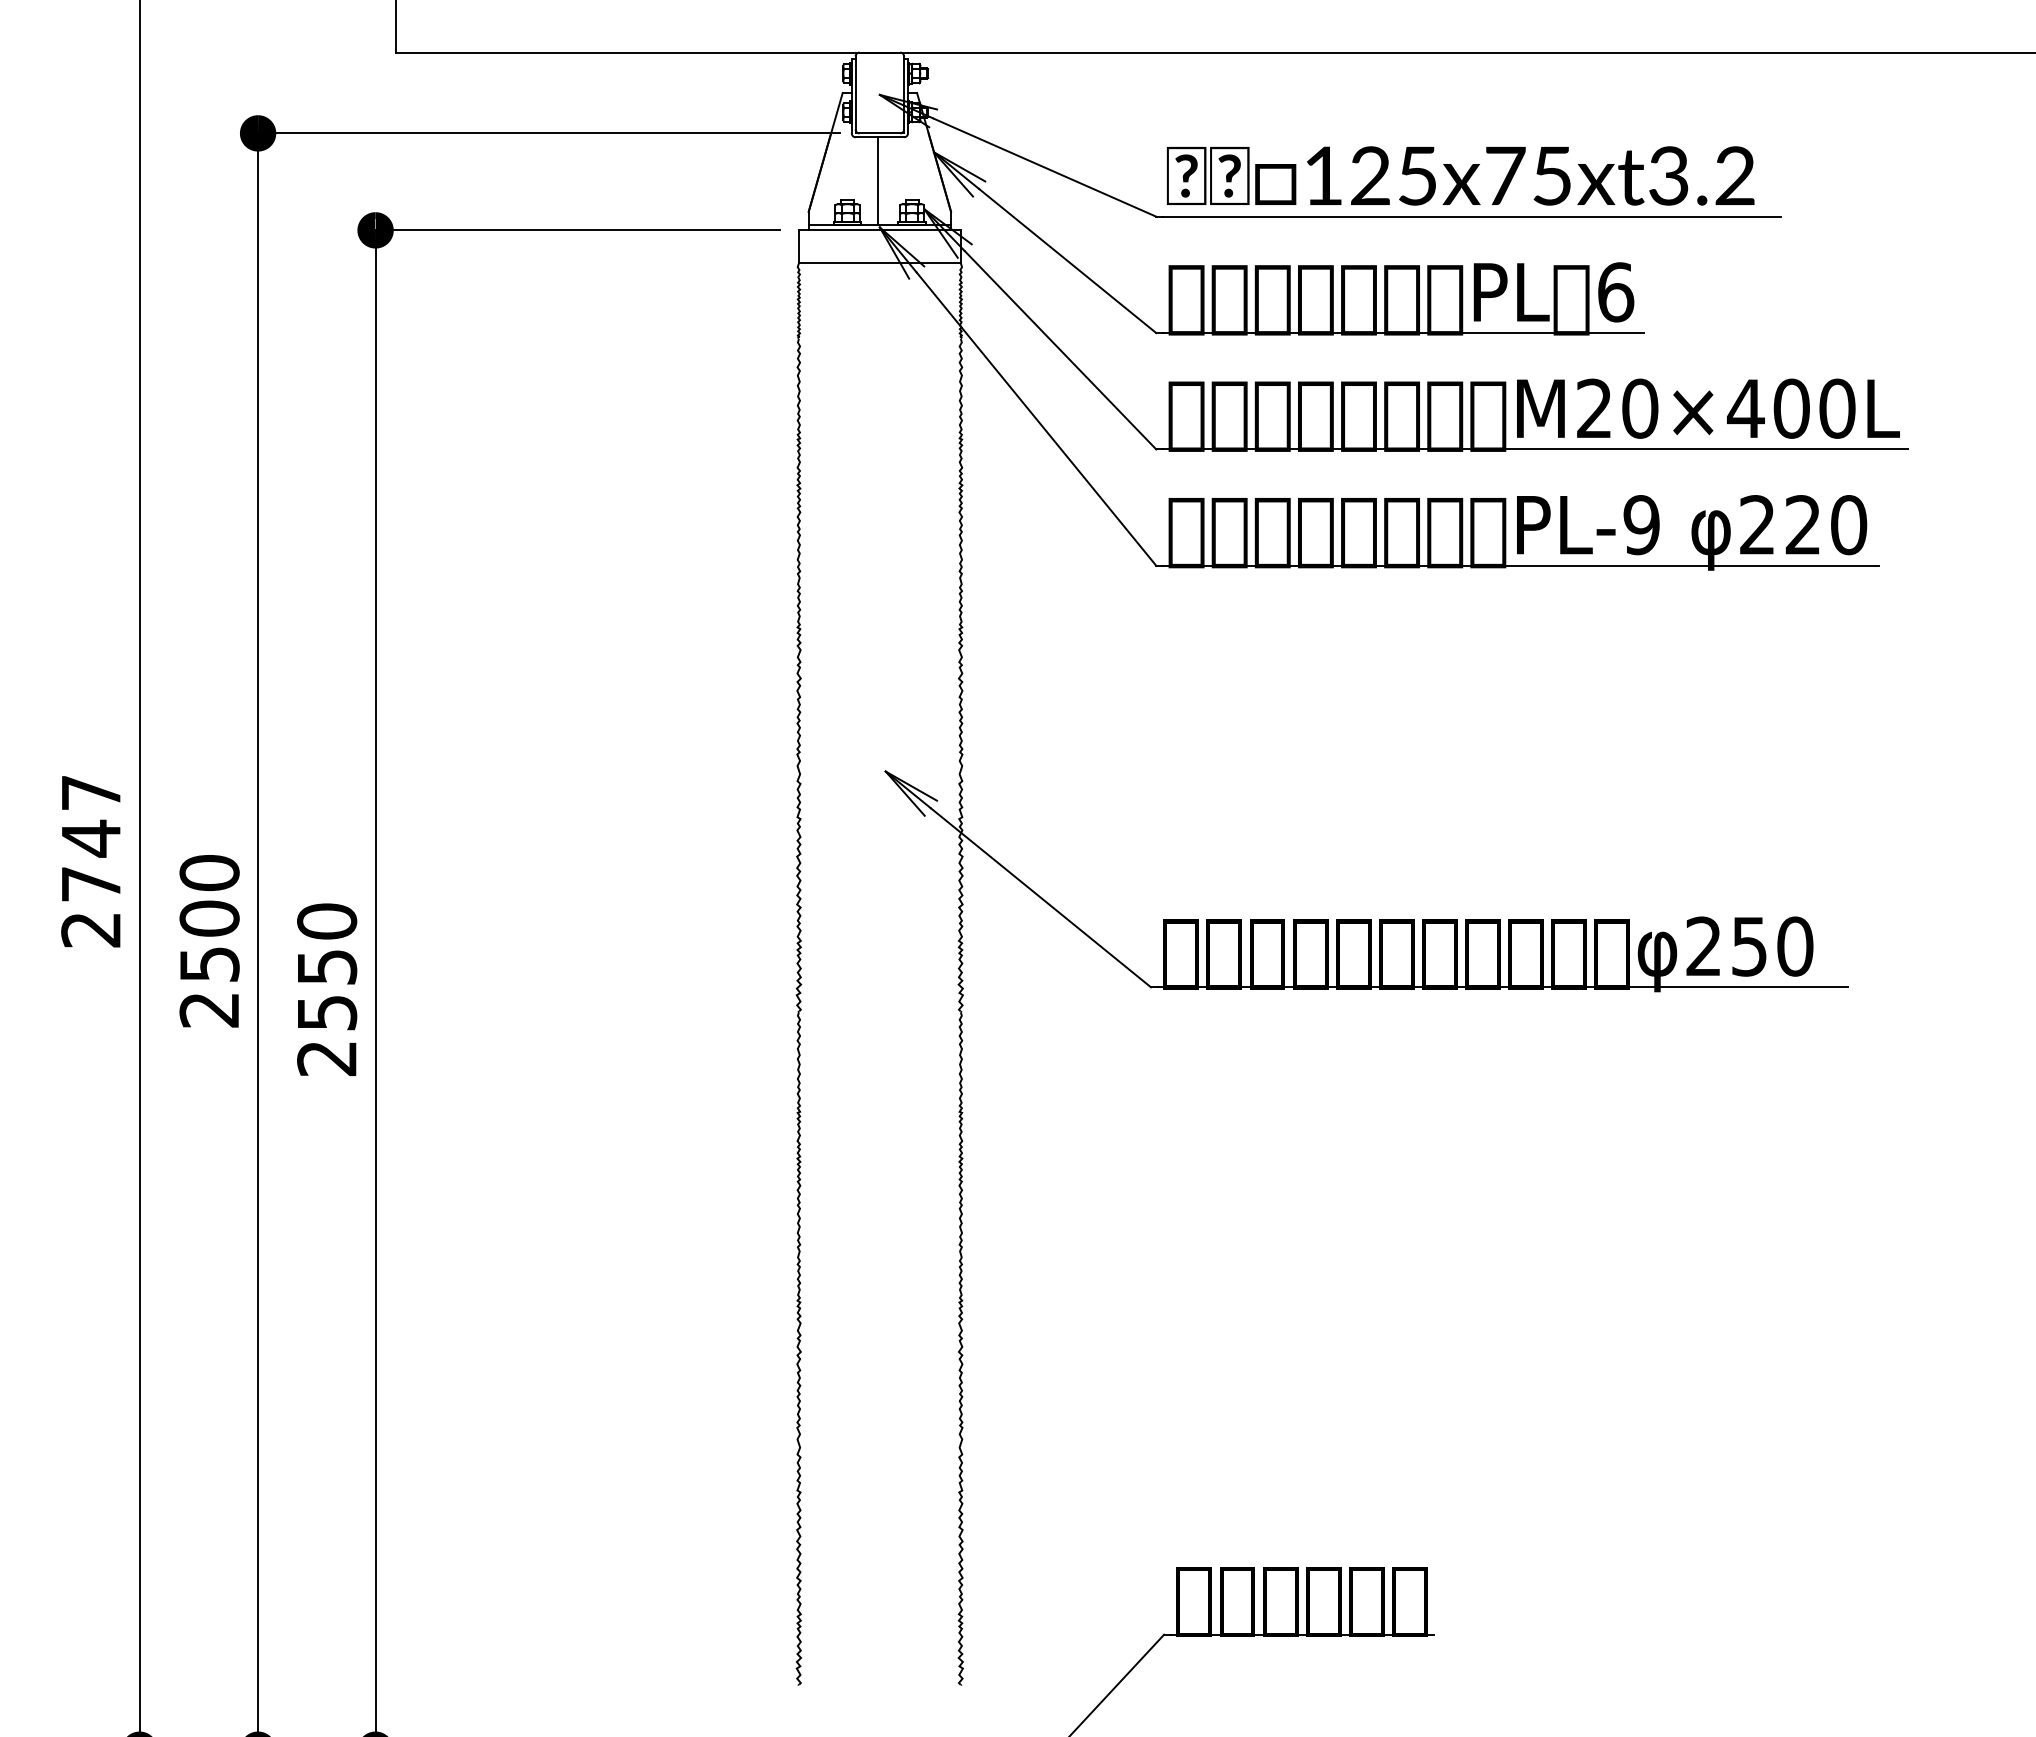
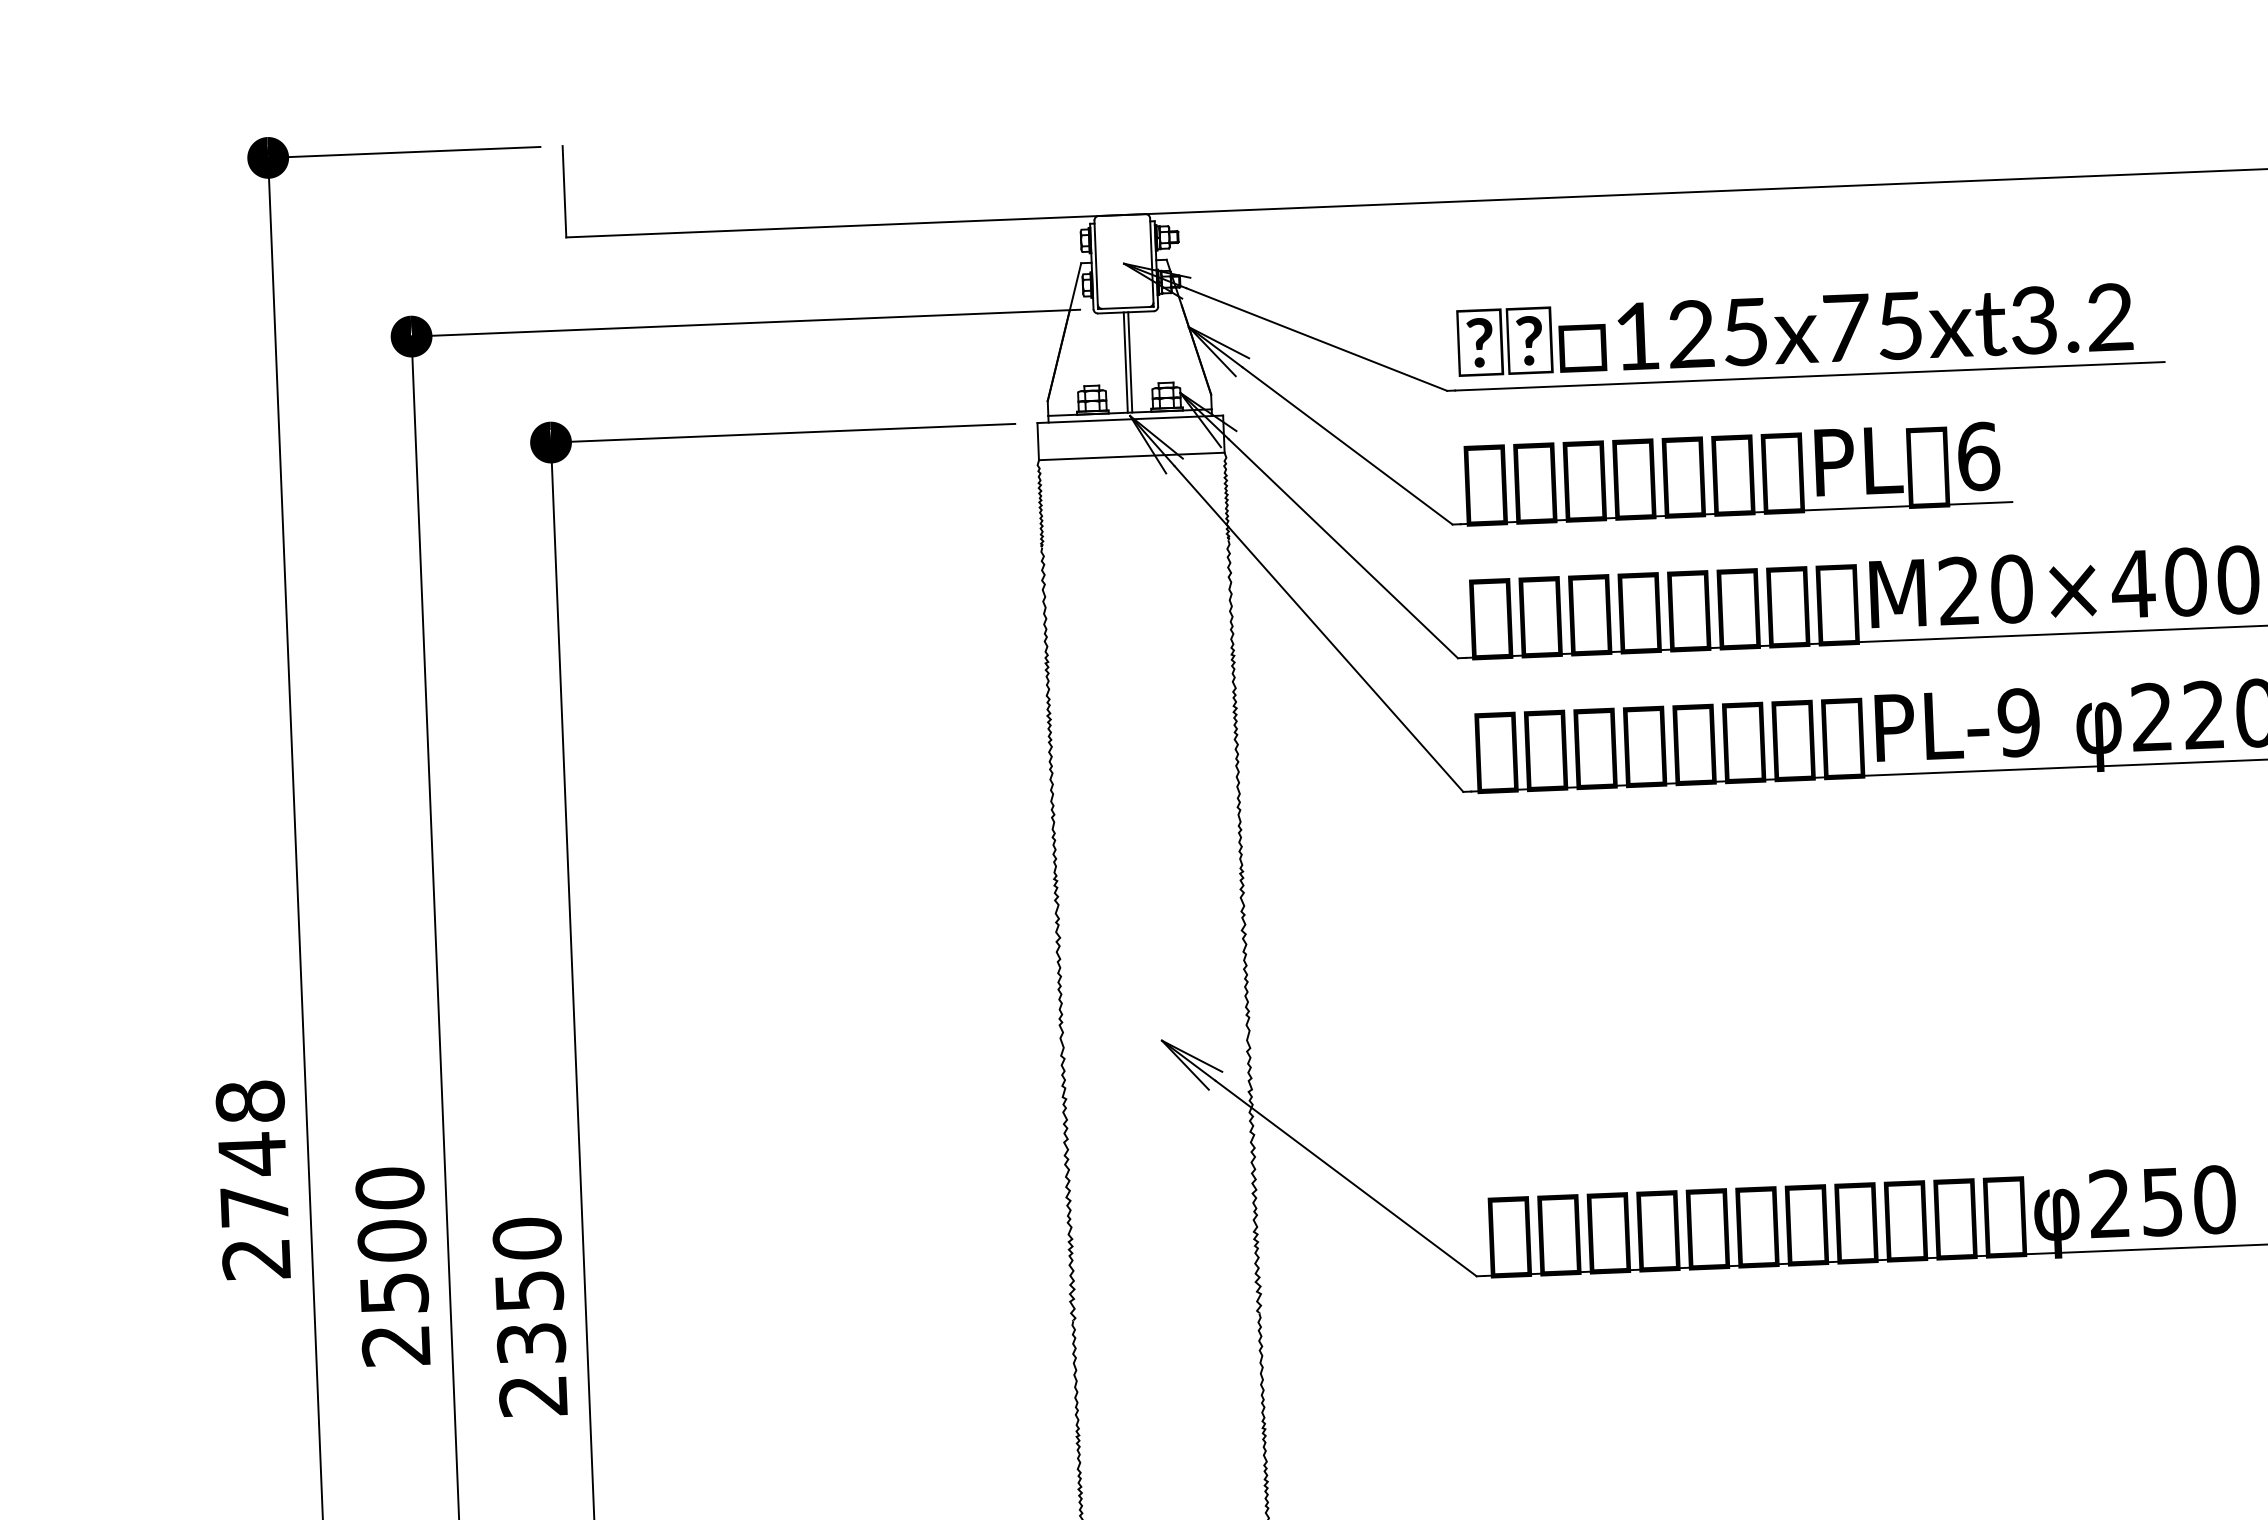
line: (881, 180) -> (1129, 361), added
text: (91, 792) -> (250, 1101), 2747 -> 2748
text: (326, 1012) -> (530, 1343), 2550 -> 2350

